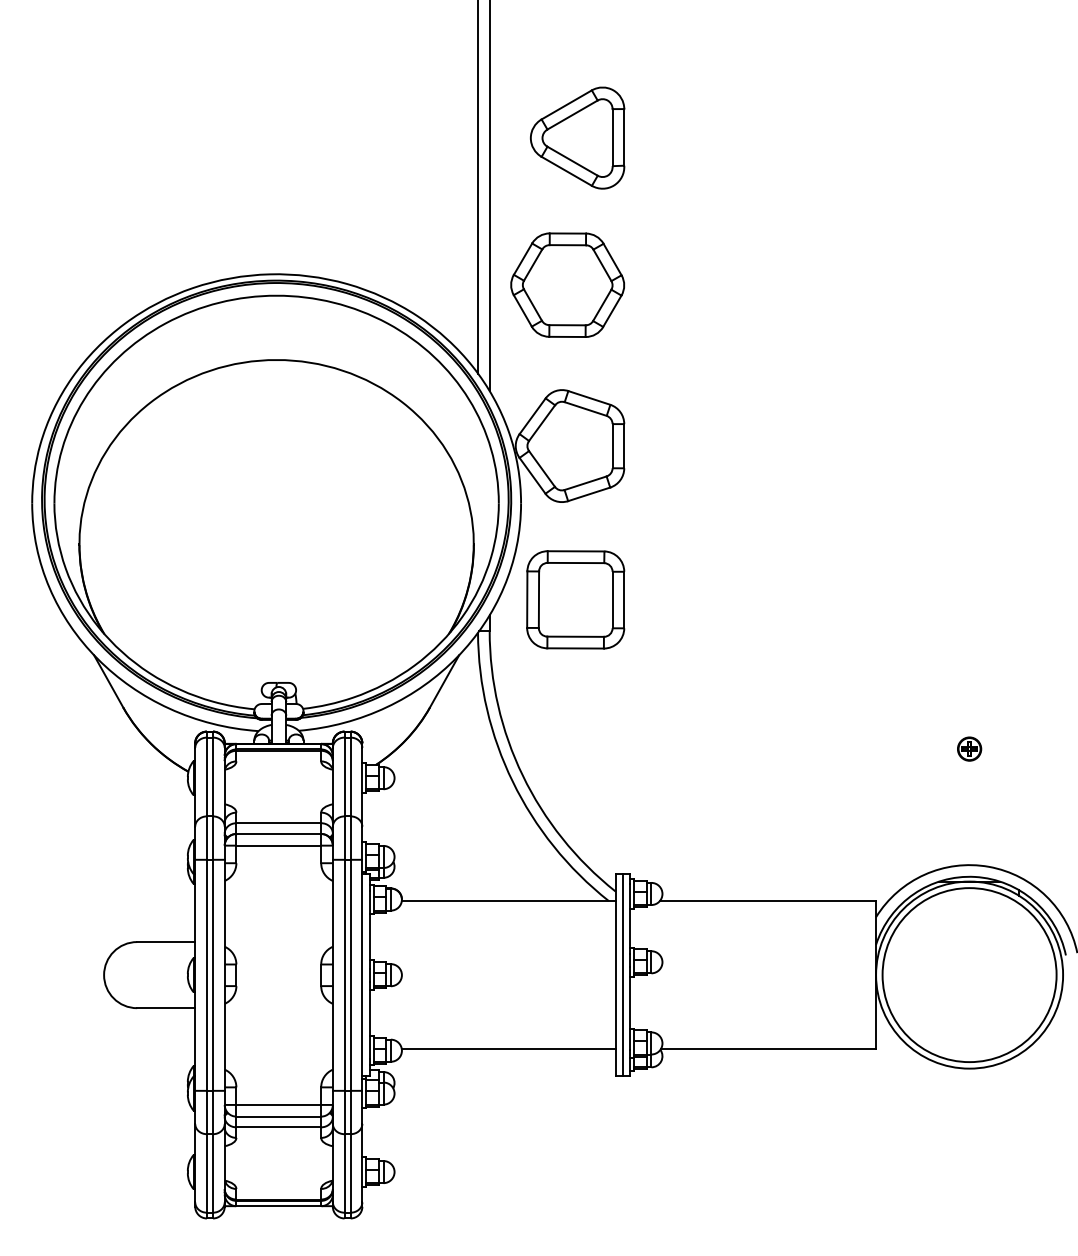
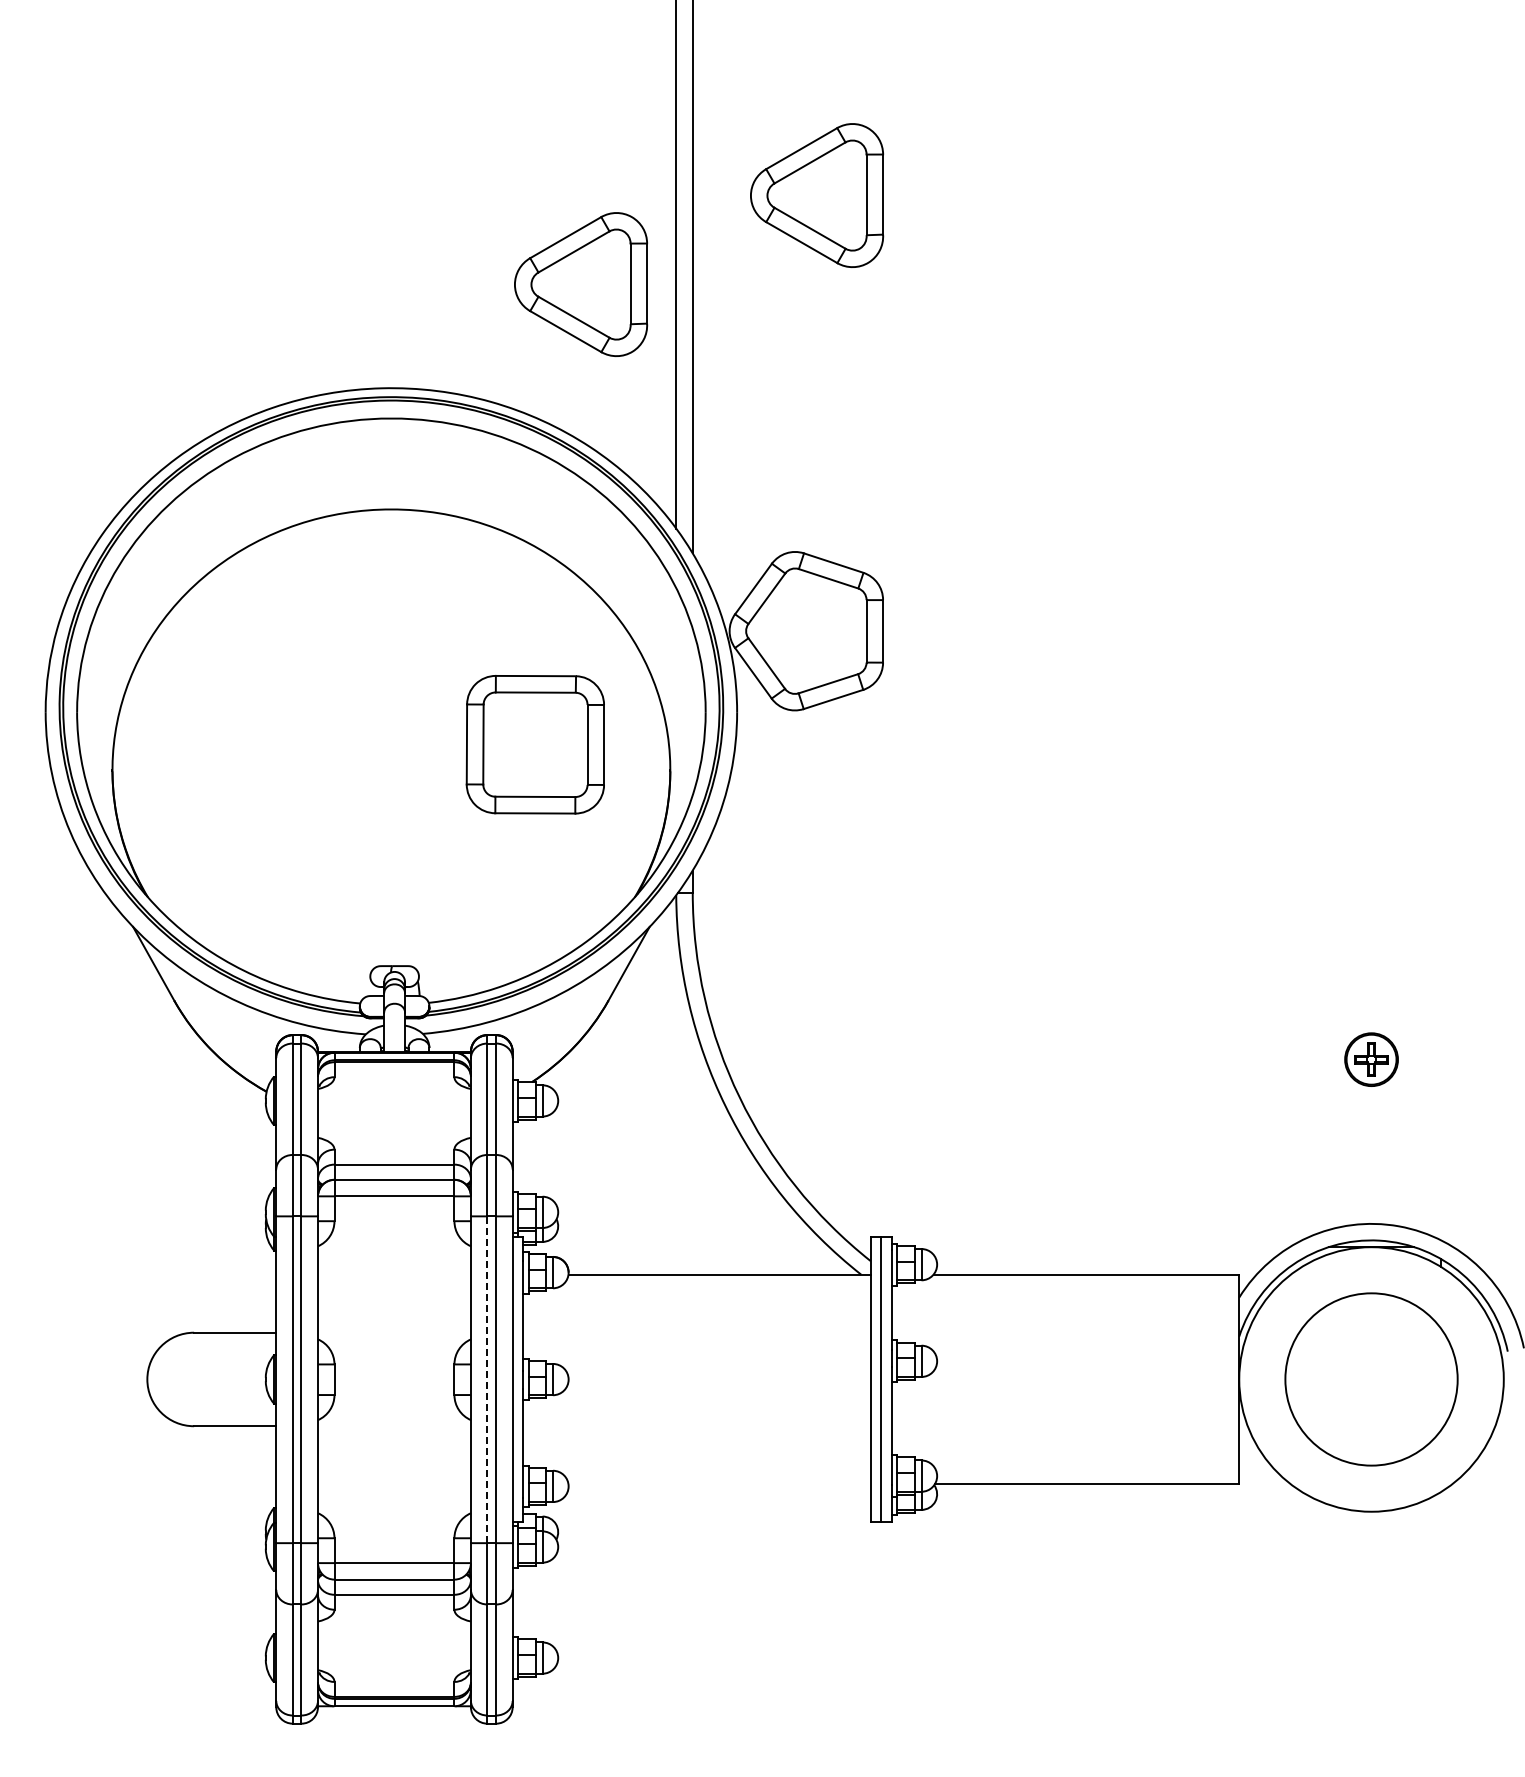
part: (411, 200) -> (581, 284), added
part: (567, 285) -> (802, 403), removed
part: (575, 599) -> (534, 744), moved
part: (969, 748) -> (1371, 1059), size x1.6
line: (344, 975) -> (487, 1379), solid -> dashed
circle: (969, 975) -> (1371, 1379), size x0.7
line: (508, 1049) -> (719, 1484), removed

